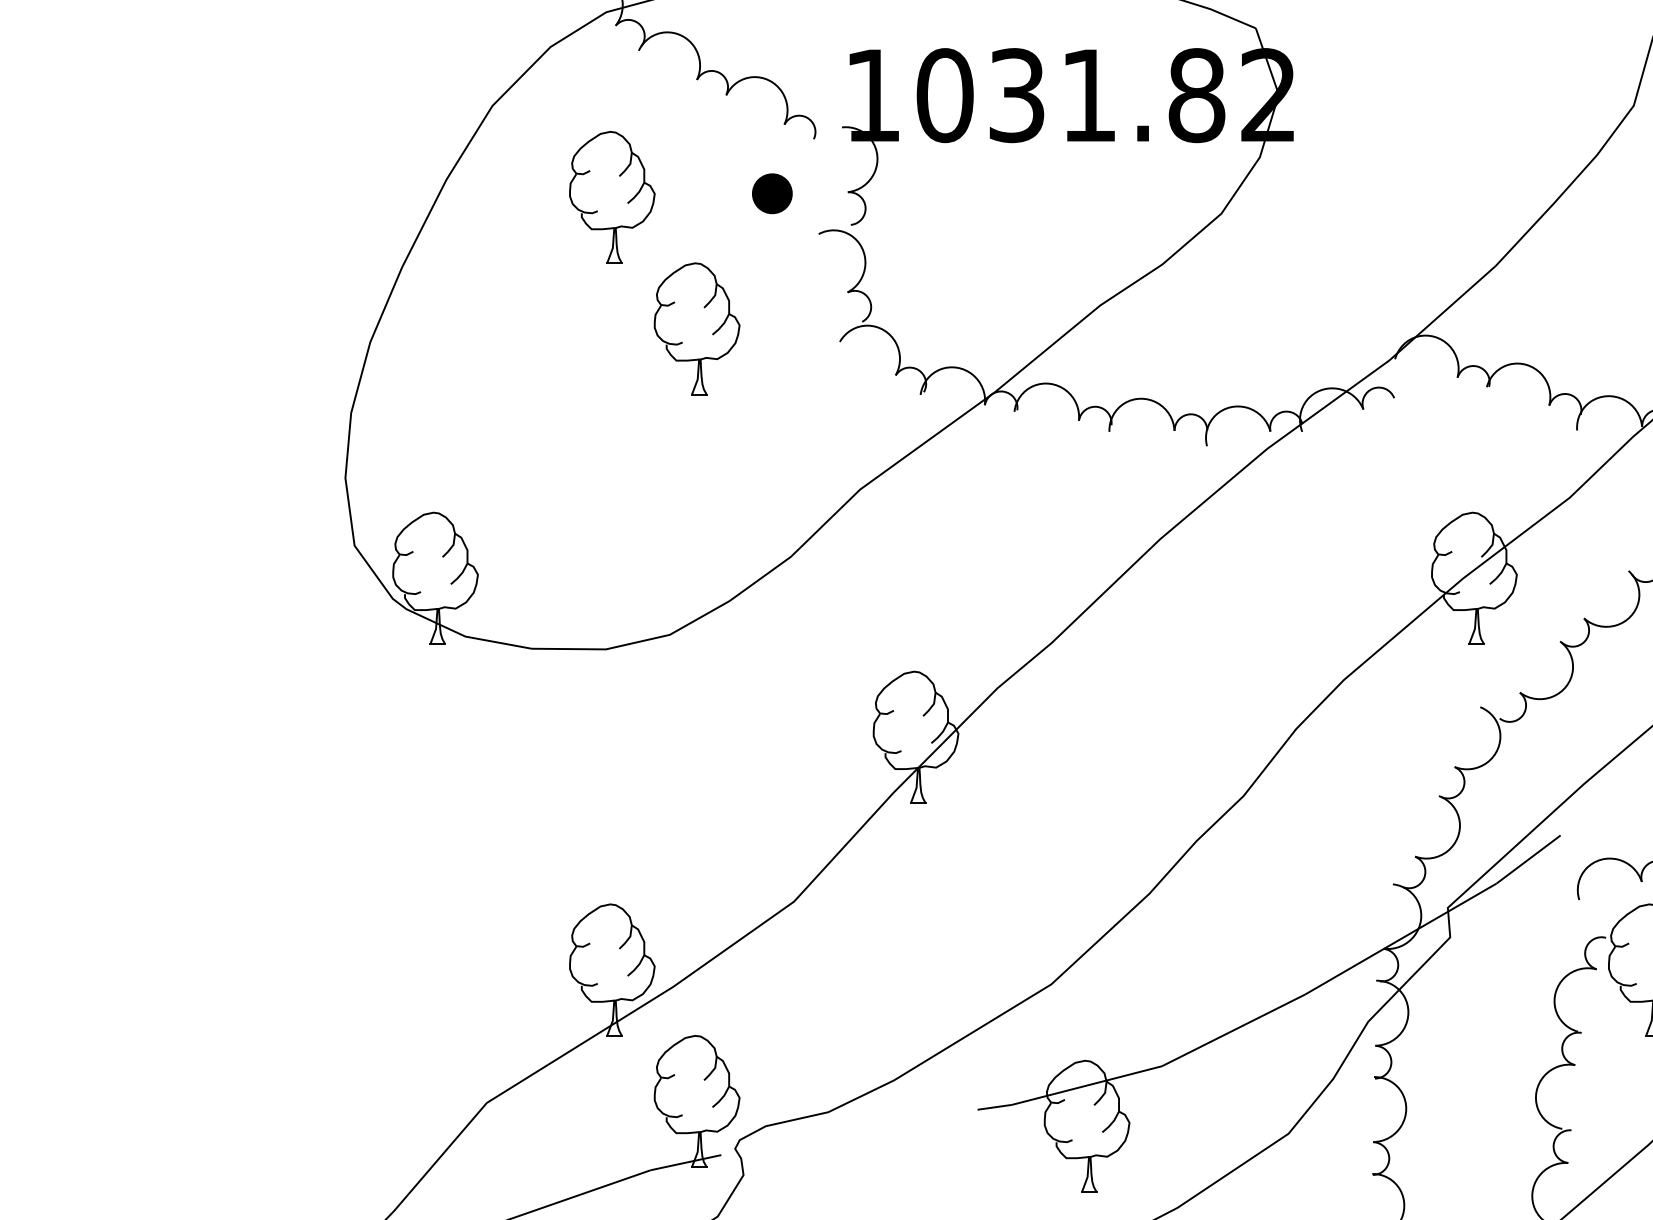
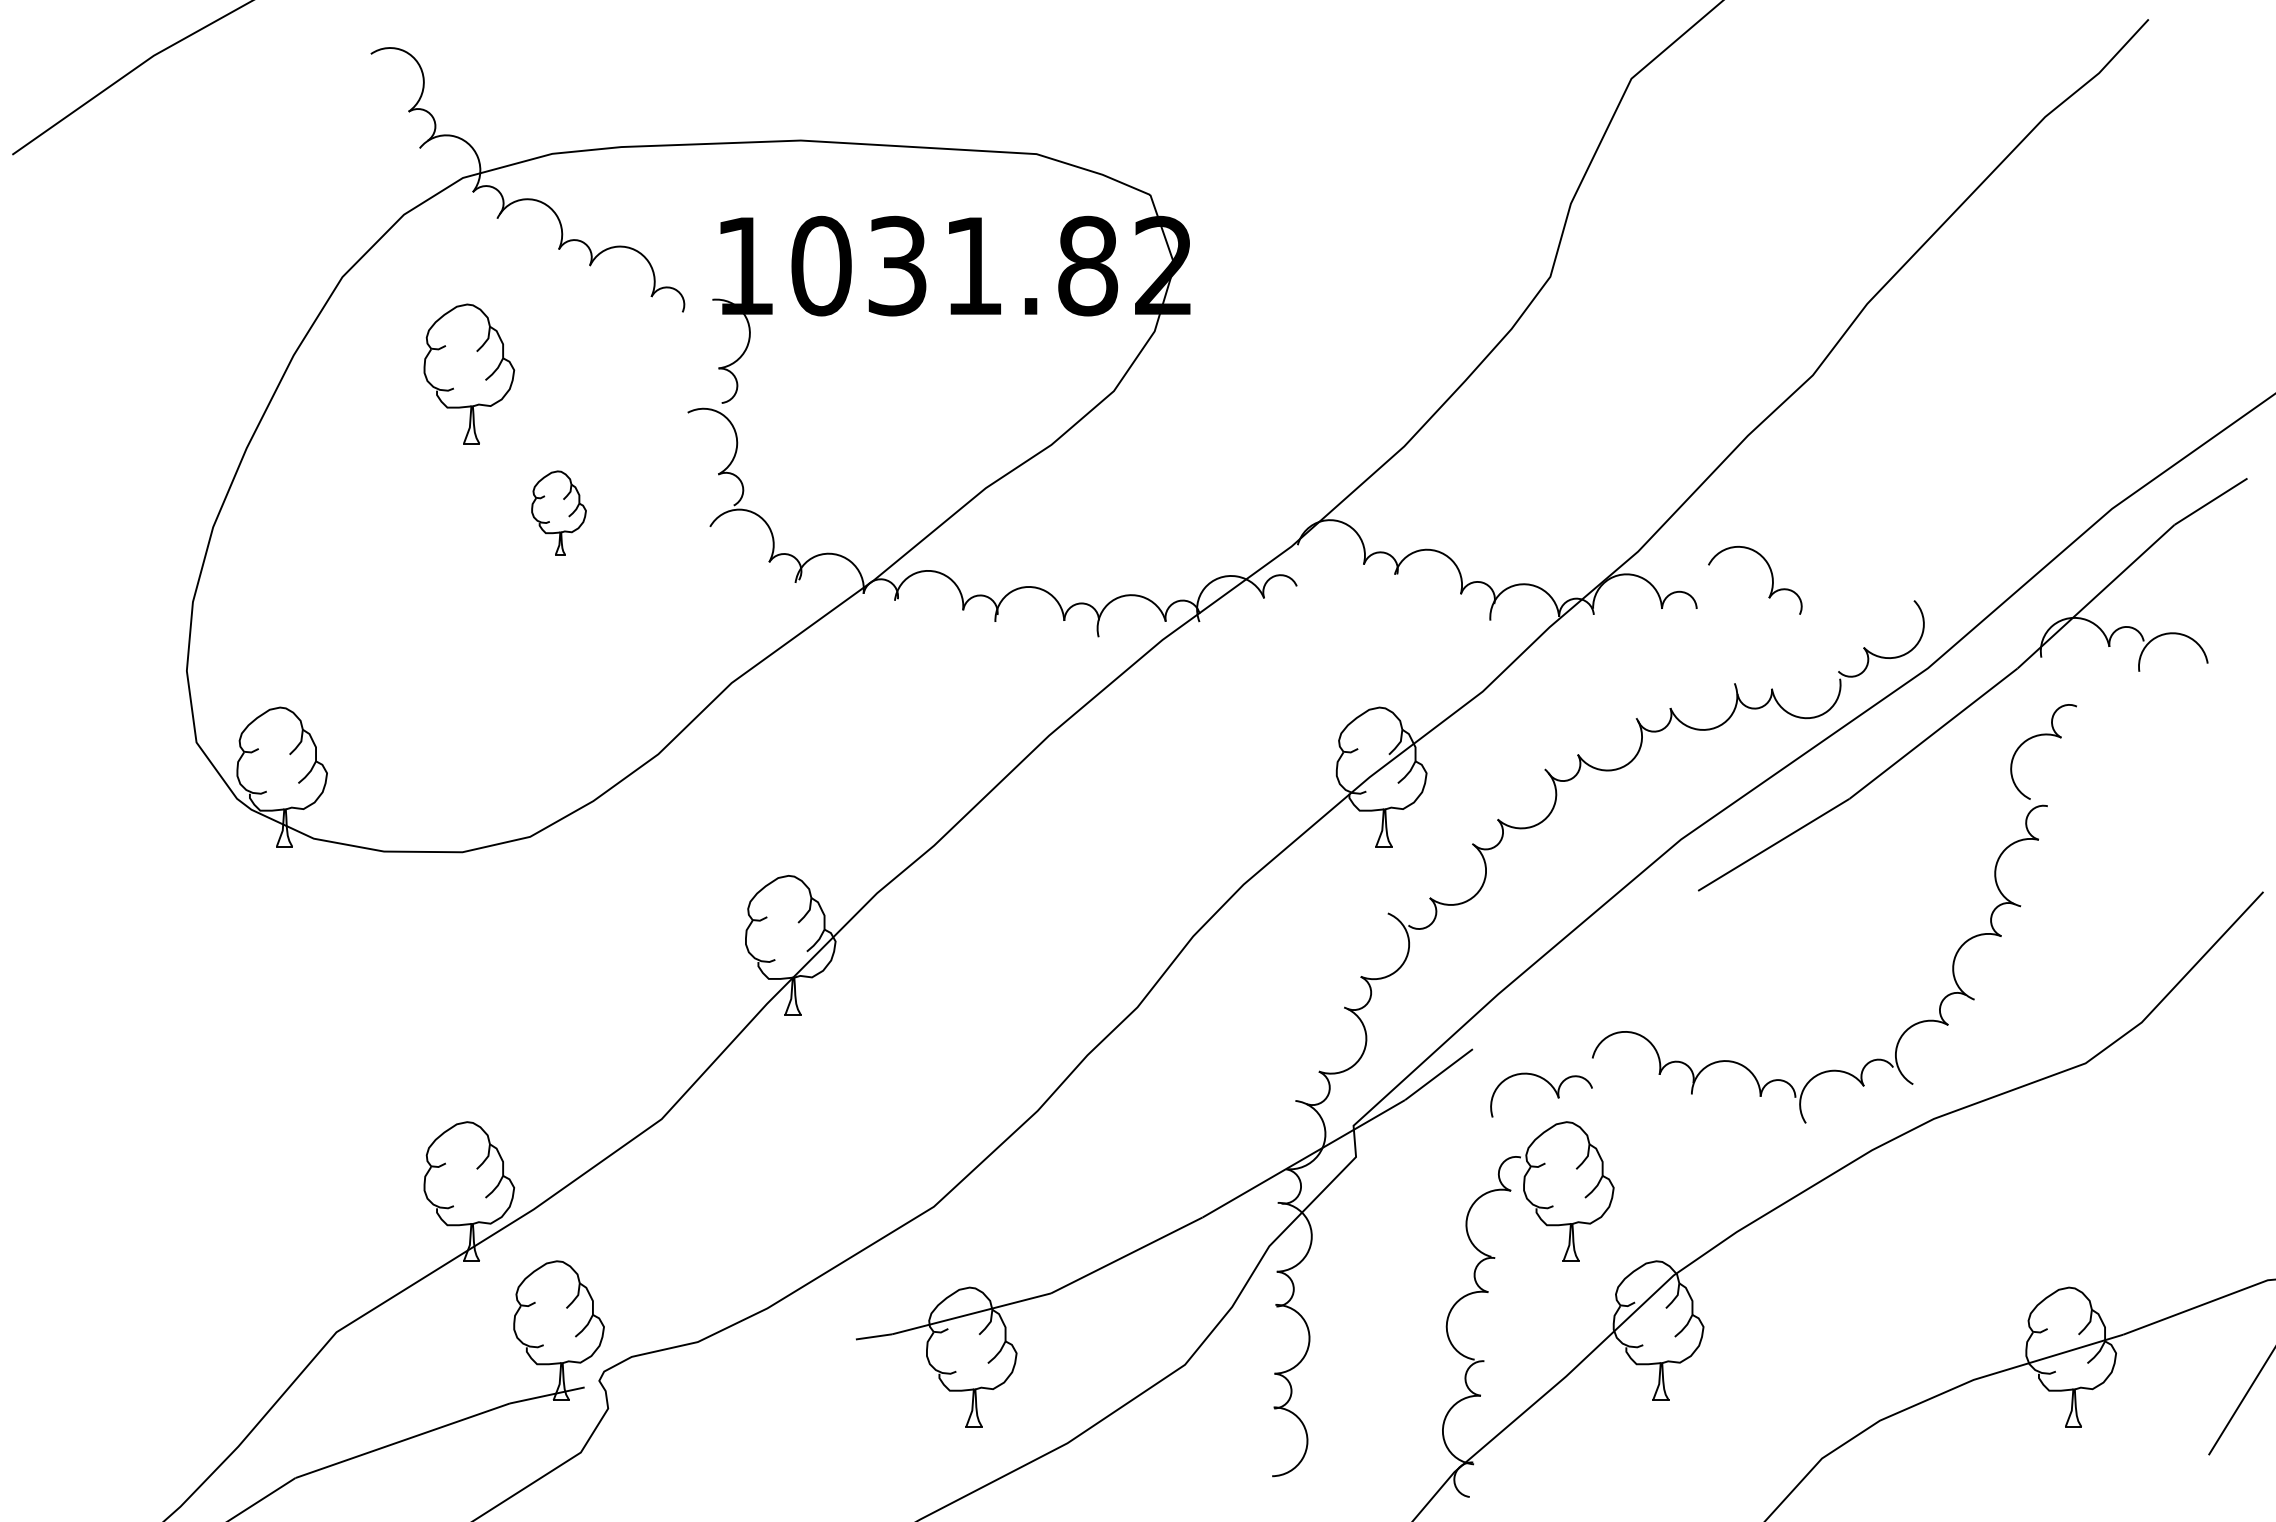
part: (772, 193) -> (638, 369), removed
part: (696, 328) -> (558, 512), size x0.6

